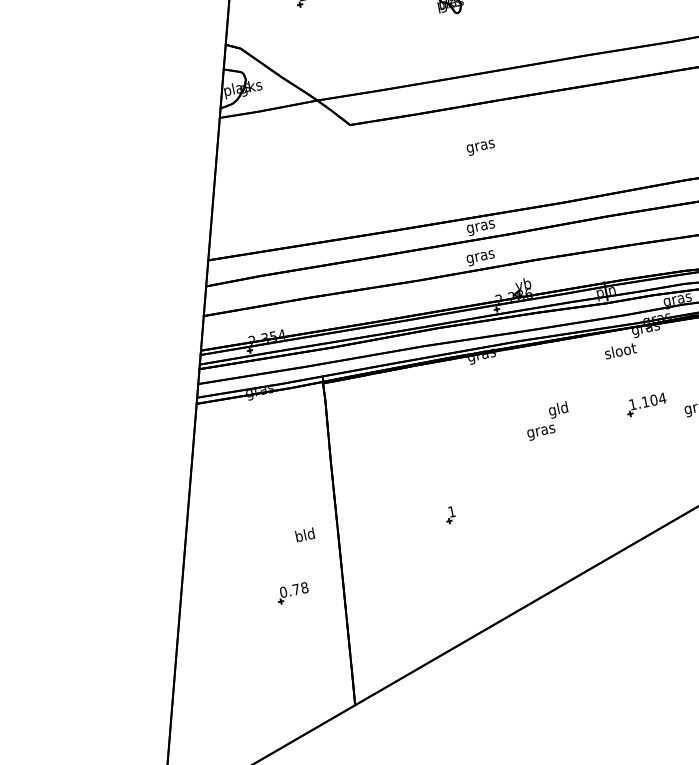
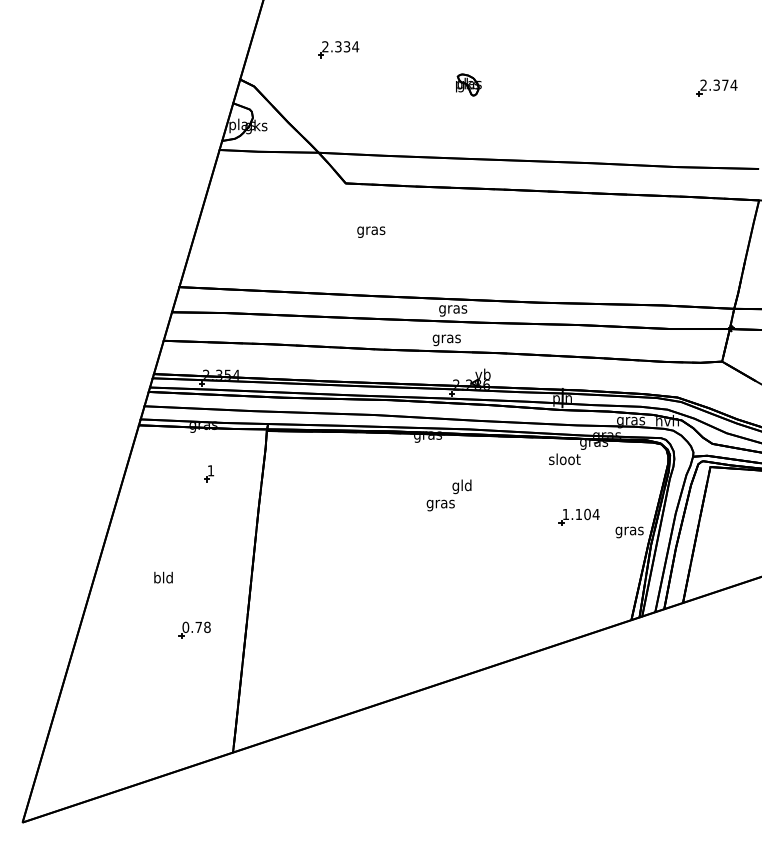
text: (481, 147) -> (371, 231), moved
text: (547, 421) -> (448, 495), moved
part: (450, 514) -> (208, 473), moved
text: (305, 534) -> (163, 577), moved

